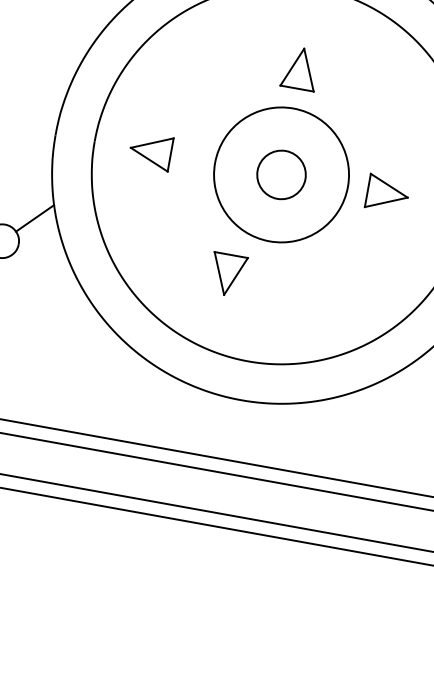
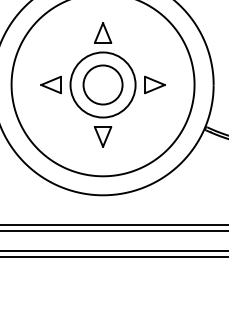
part: (149, 150) -> (50, 84), moved
circle: (280, 173) -> (102, 84), size x1.67
part: (228, 273) -> (103, 136), moved

